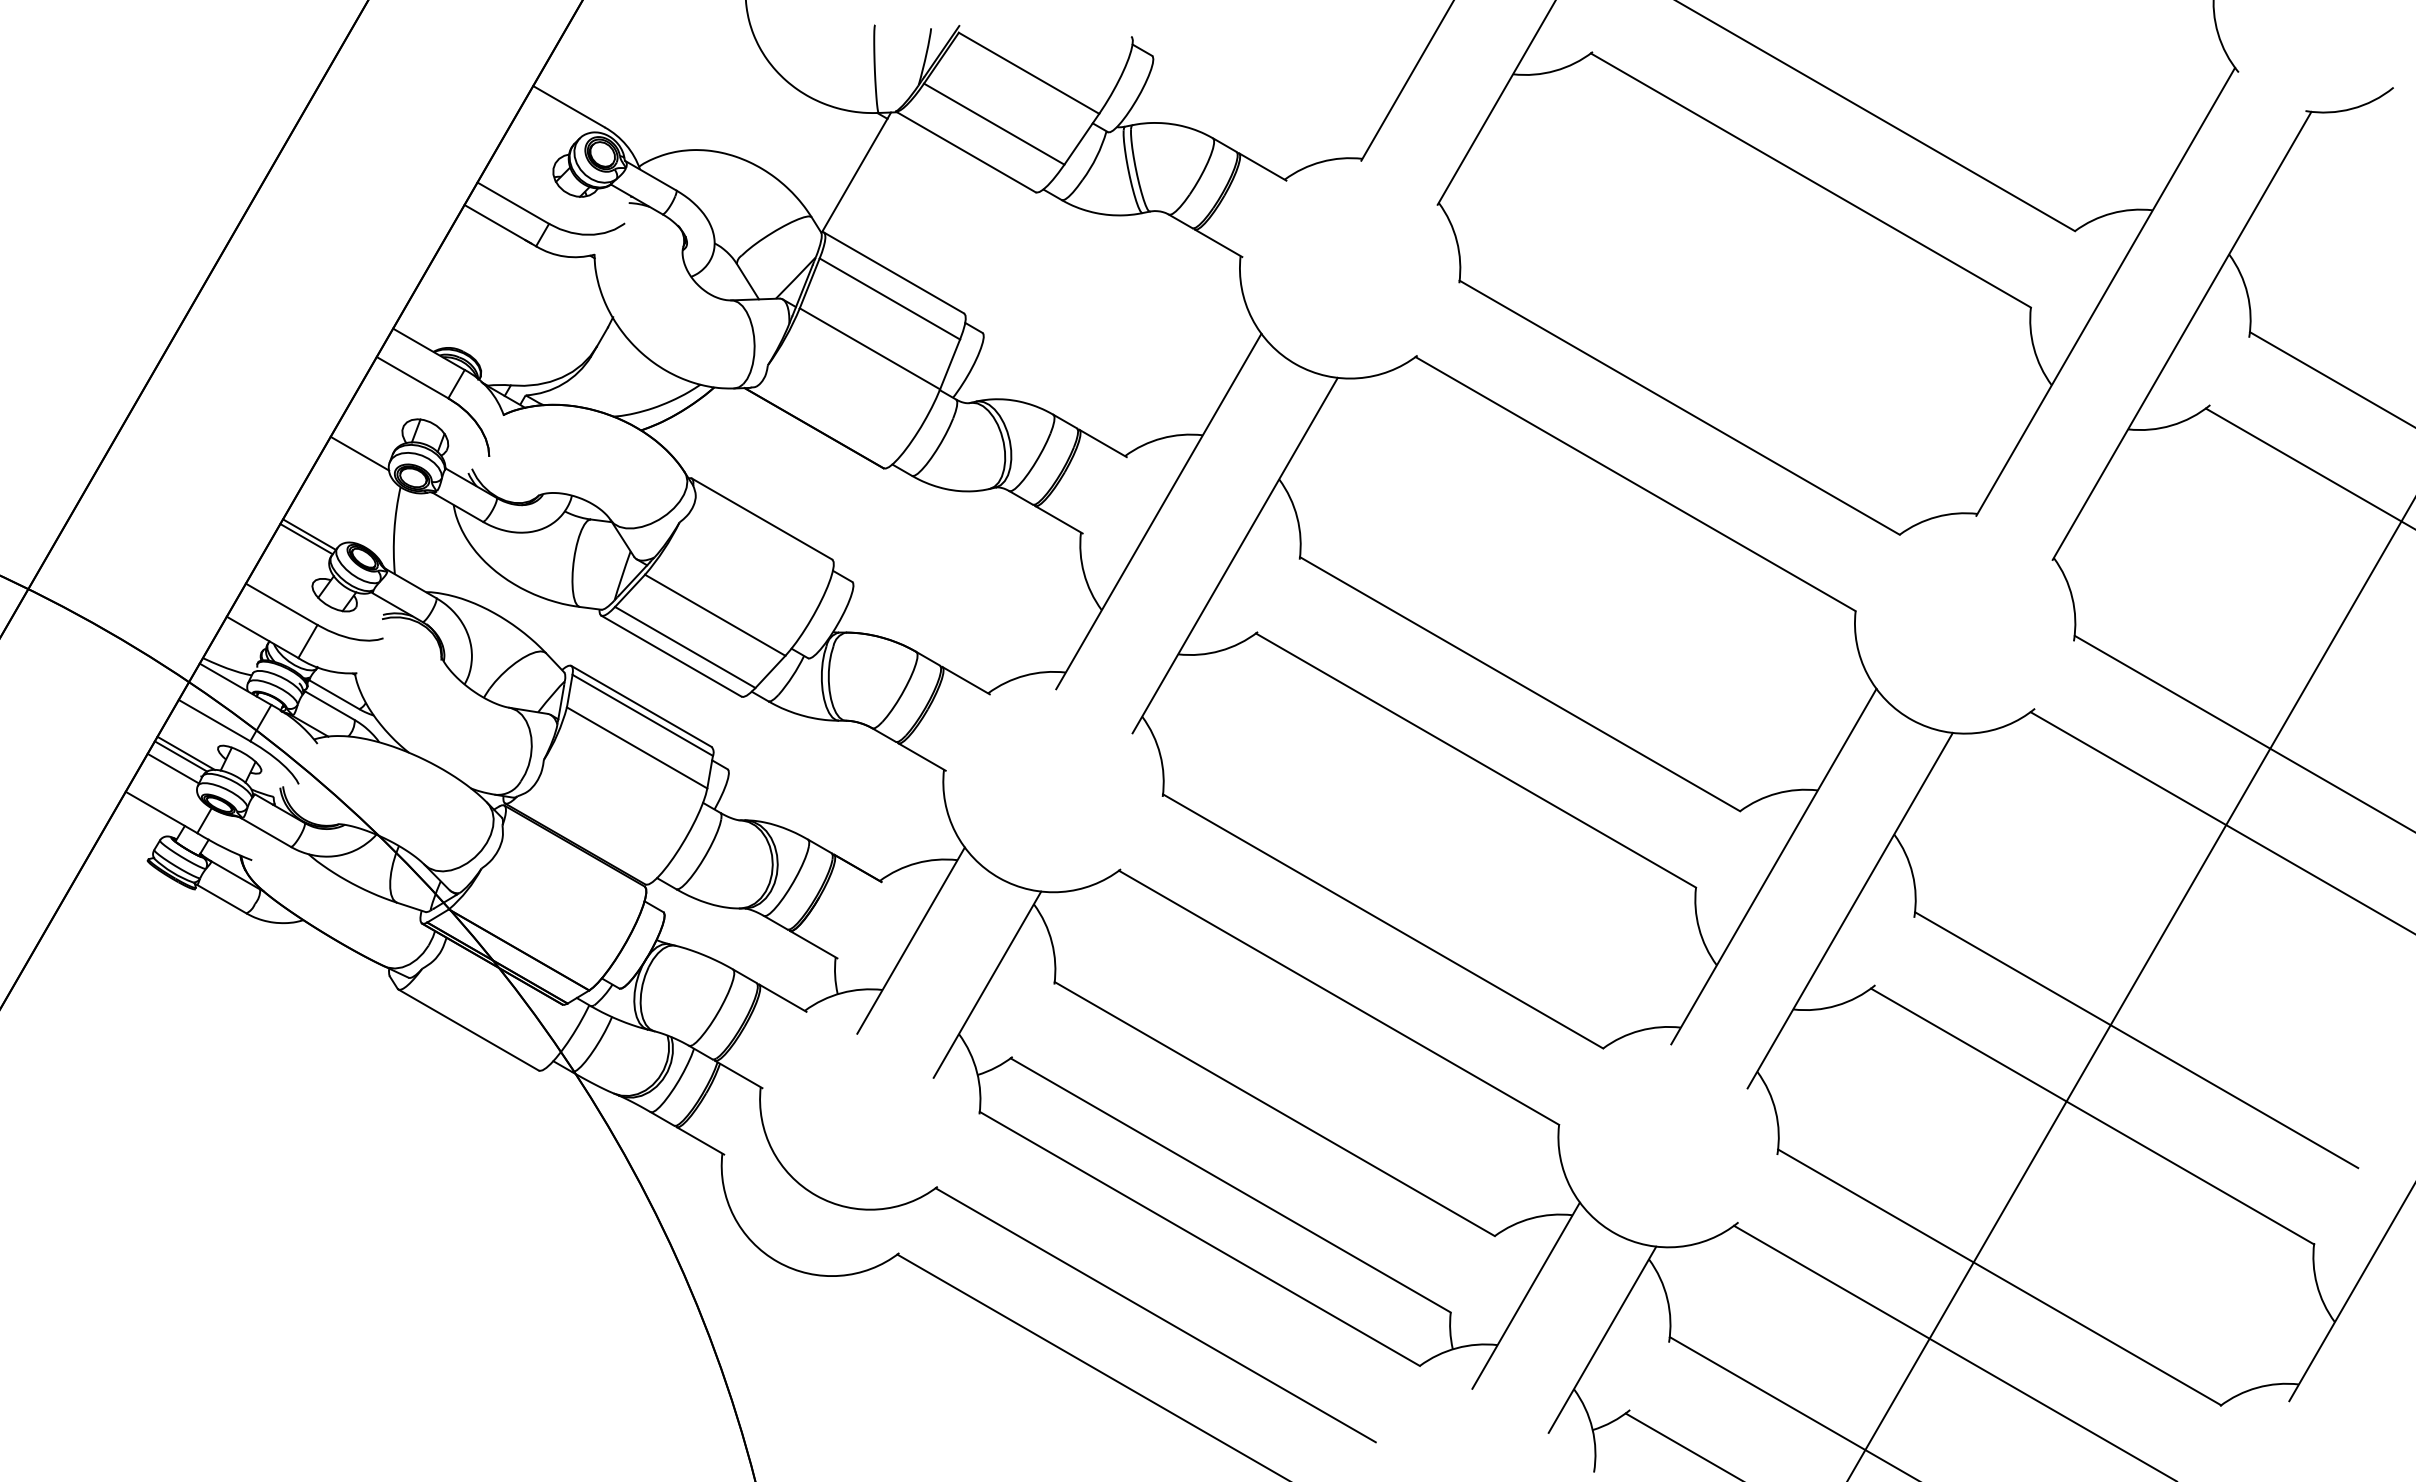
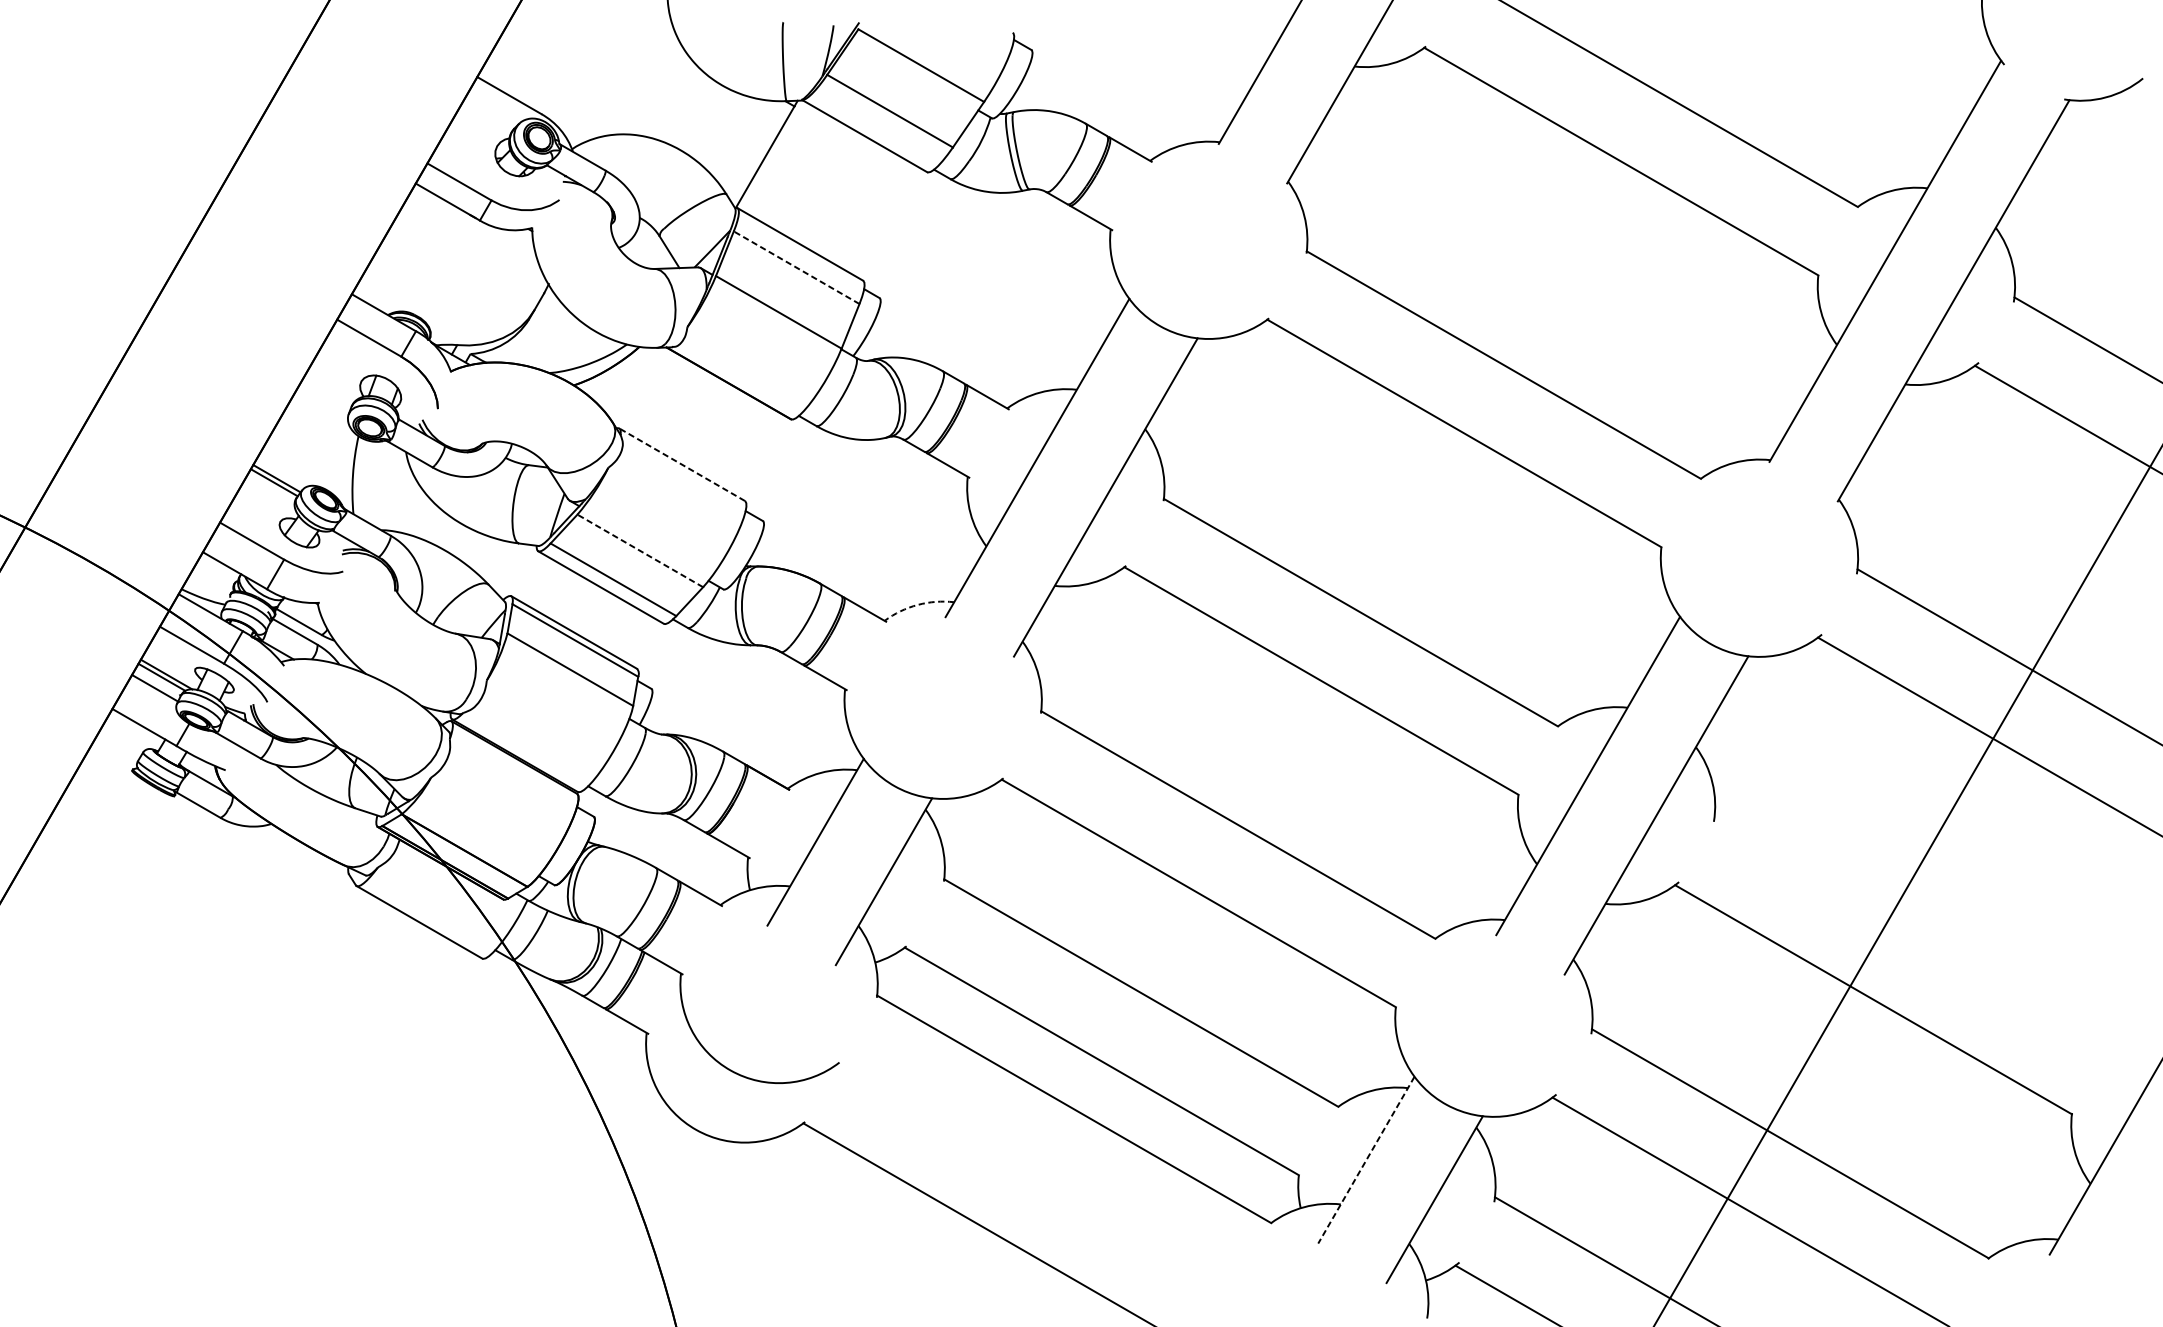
line: (889, 298) -> (796, 267), solid -> dashed
line: (359, 453) -> (321, 406), removed
line: (761, 518) -> (681, 464), solid -> dashed
line: (714, 615) -> (639, 551), solid -> dashed
arc: (1025, 675) -> (918, 604), solid -> dashed
line: (2136, 1040) -> (1912, 931), removed
line: (1526, 1295) -> (1366, 1159), solid -> dashed
line: (1155, 1315) -> (1034, 1177), removed

